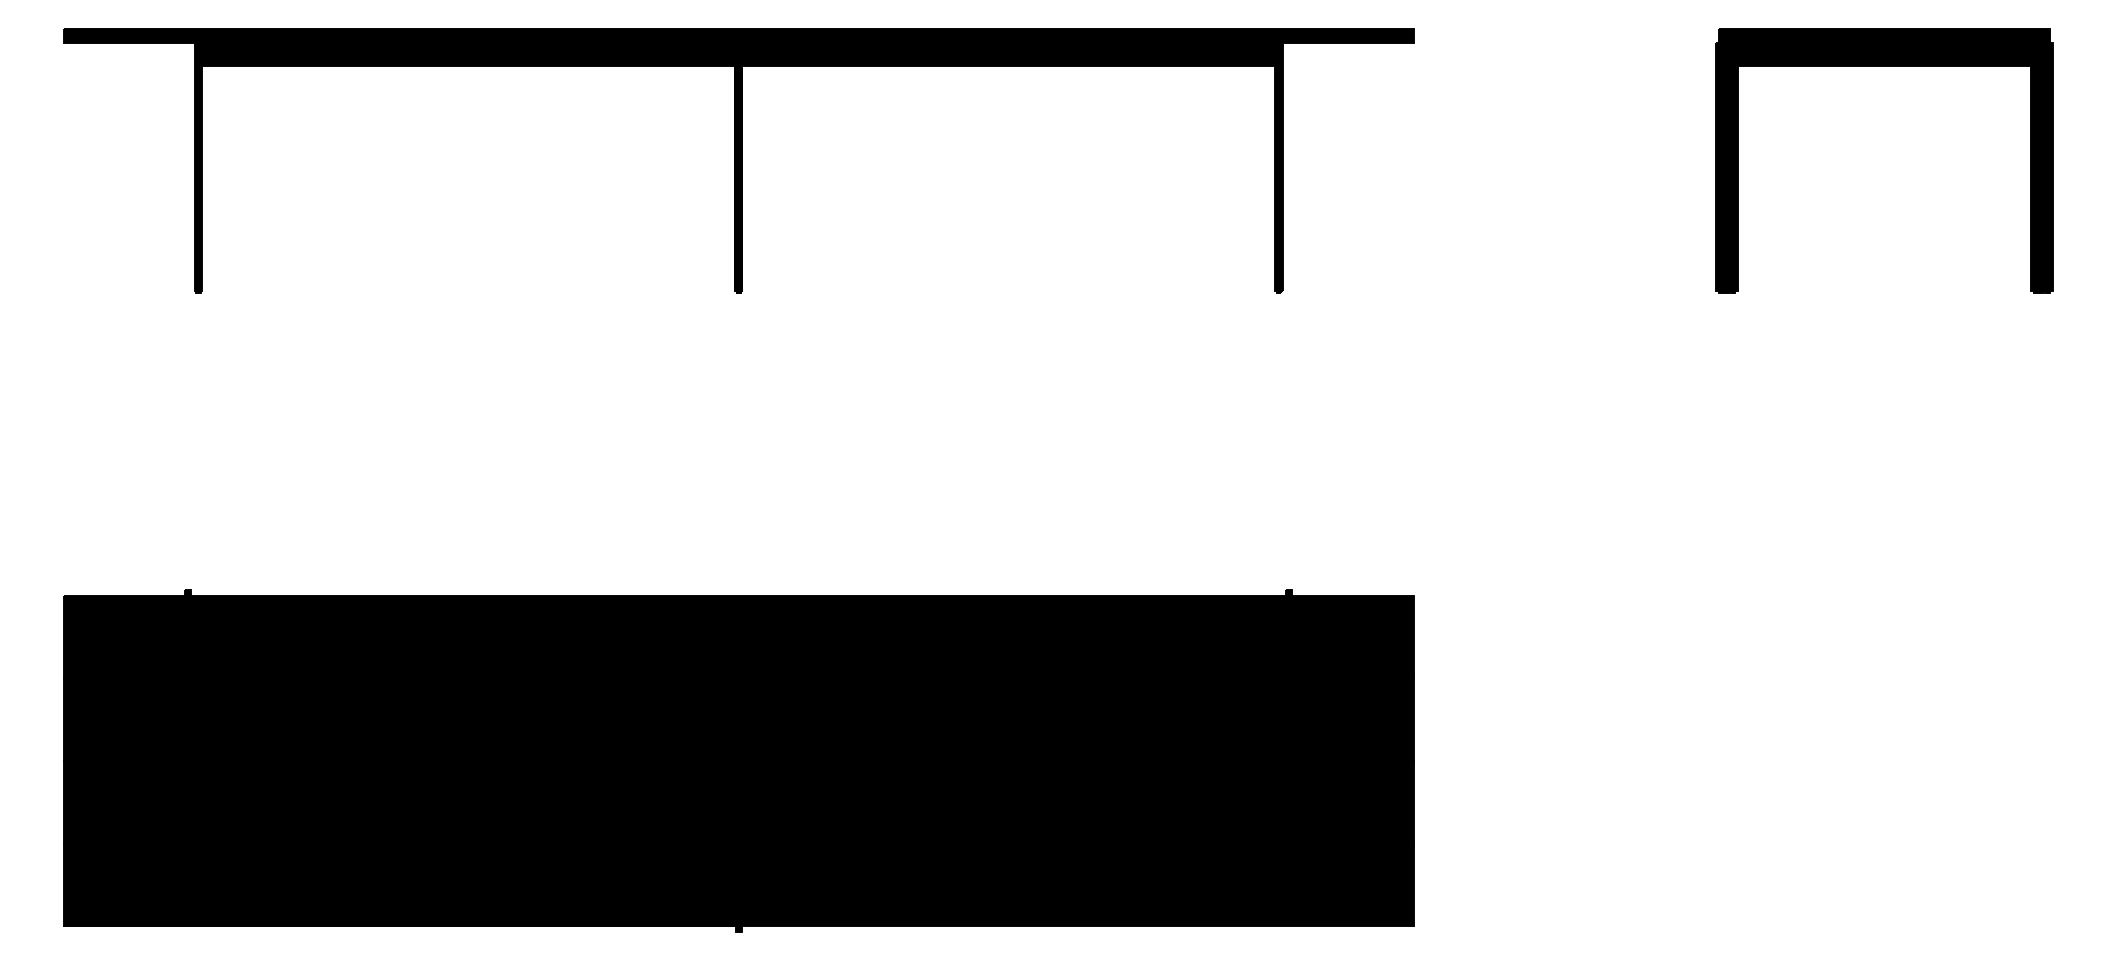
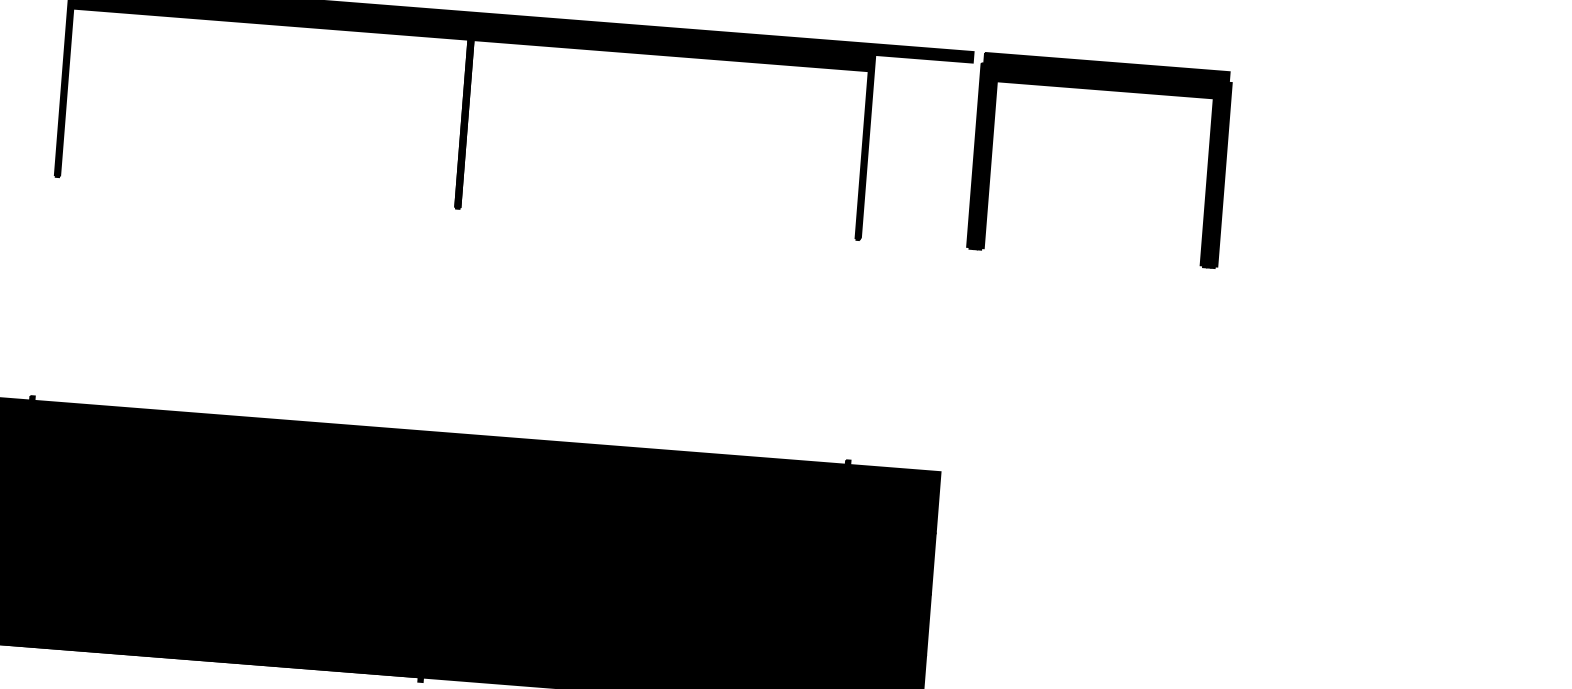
part: (1884, 66) -> (1105, 90), moved

